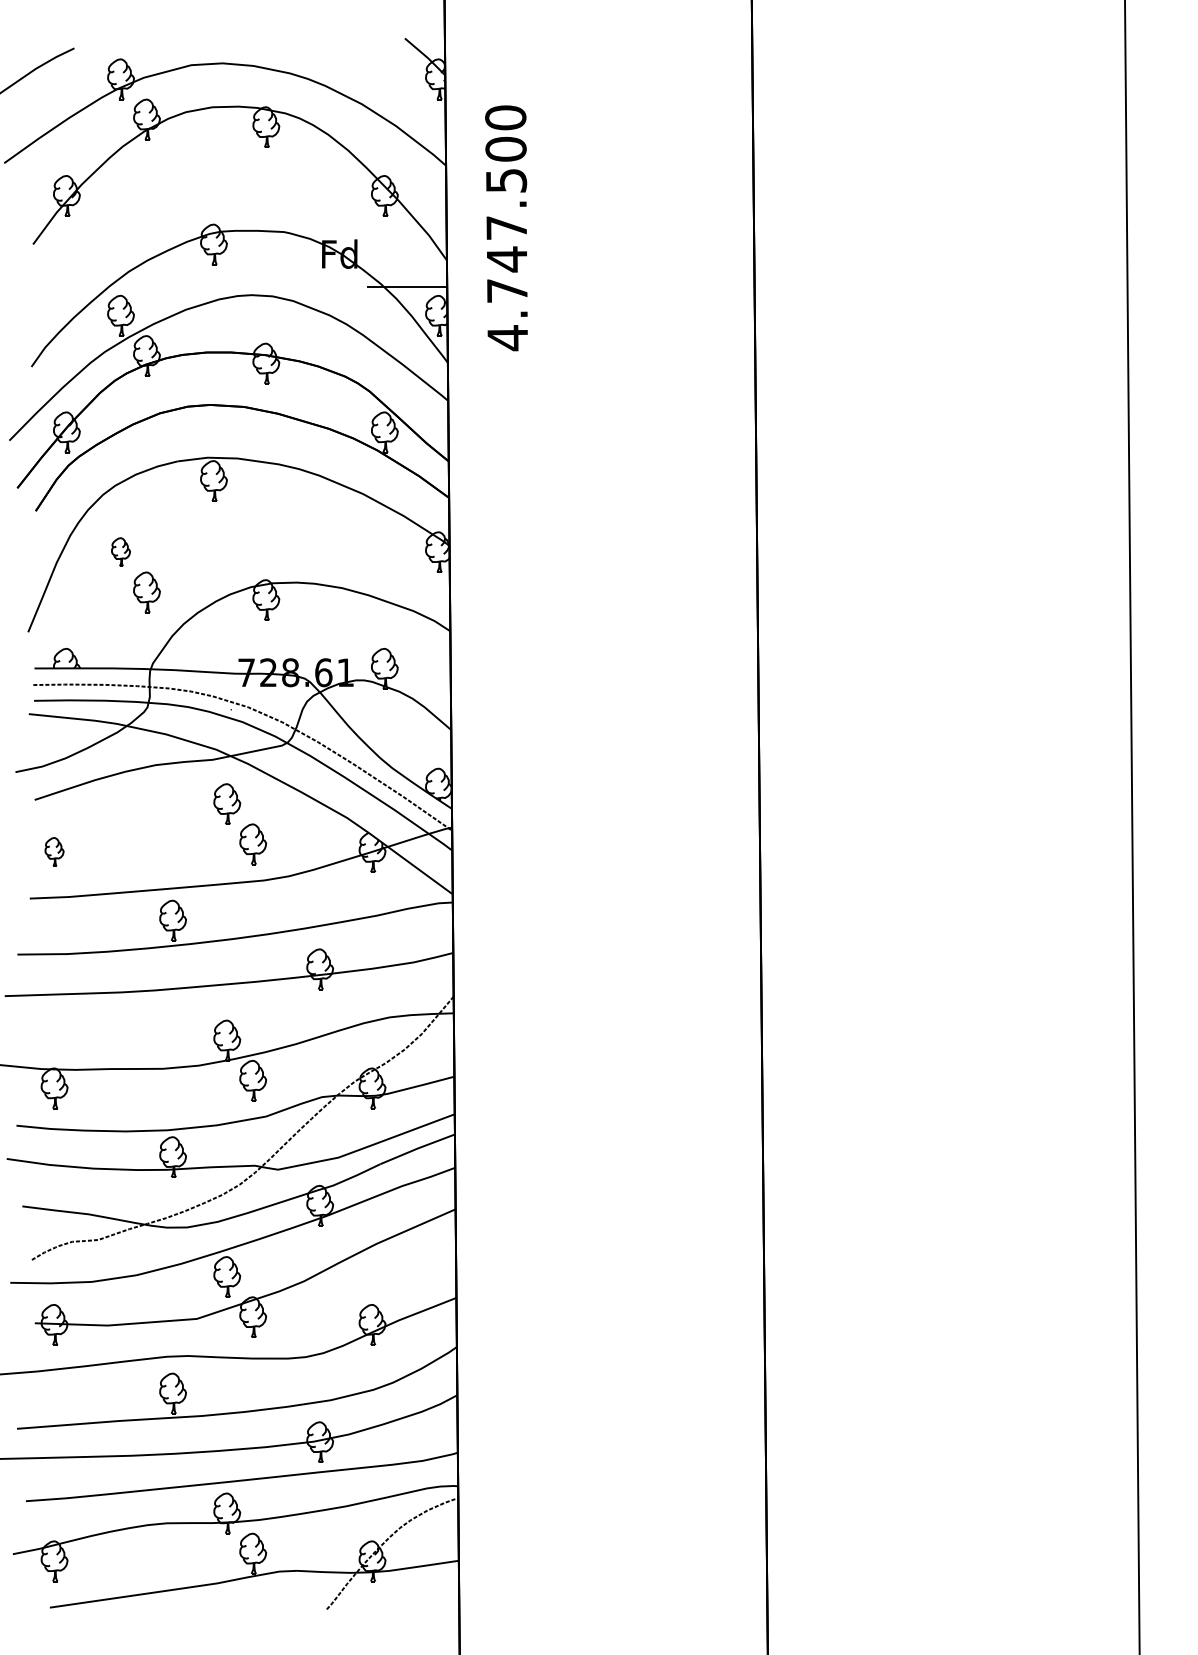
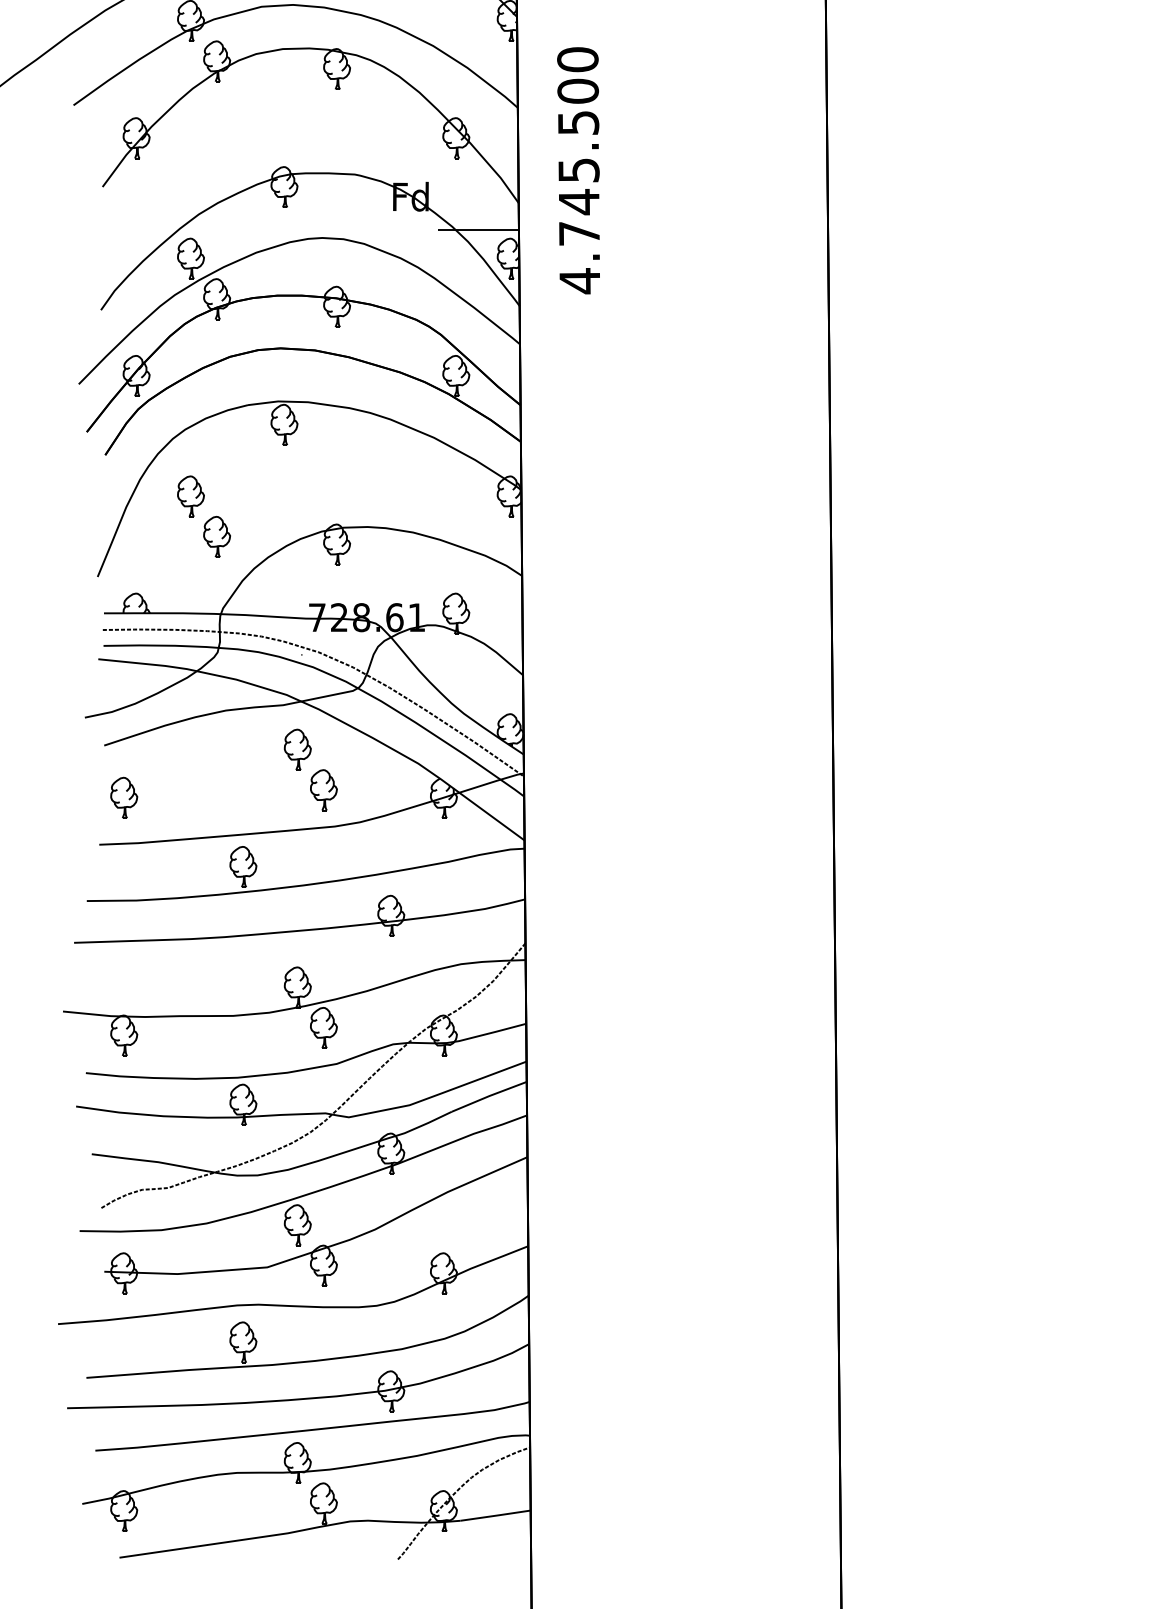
text: (506, 227) -> (578, 169), 4.747.500 -> 4.745.500
part: (120, 551) -> (190, 495), size x1.43
part: (54, 851) -> (124, 797), size x1.43

